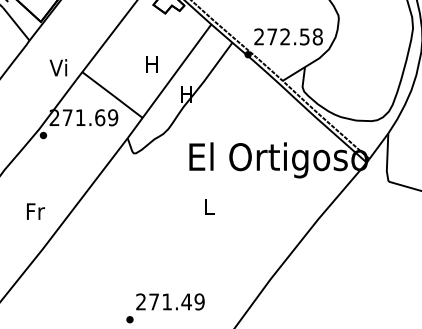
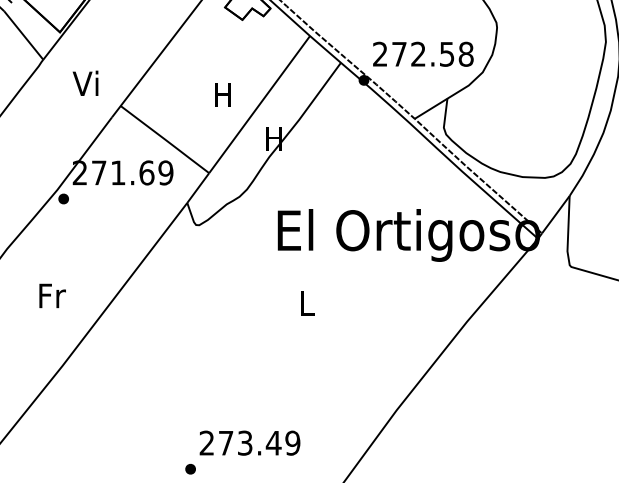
text: (57, 67) -> (84, 83), moved
text: (35, 211) -> (52, 295), moved
text: (166, 301) -> (244, 442), 271.49 -> 273.49

